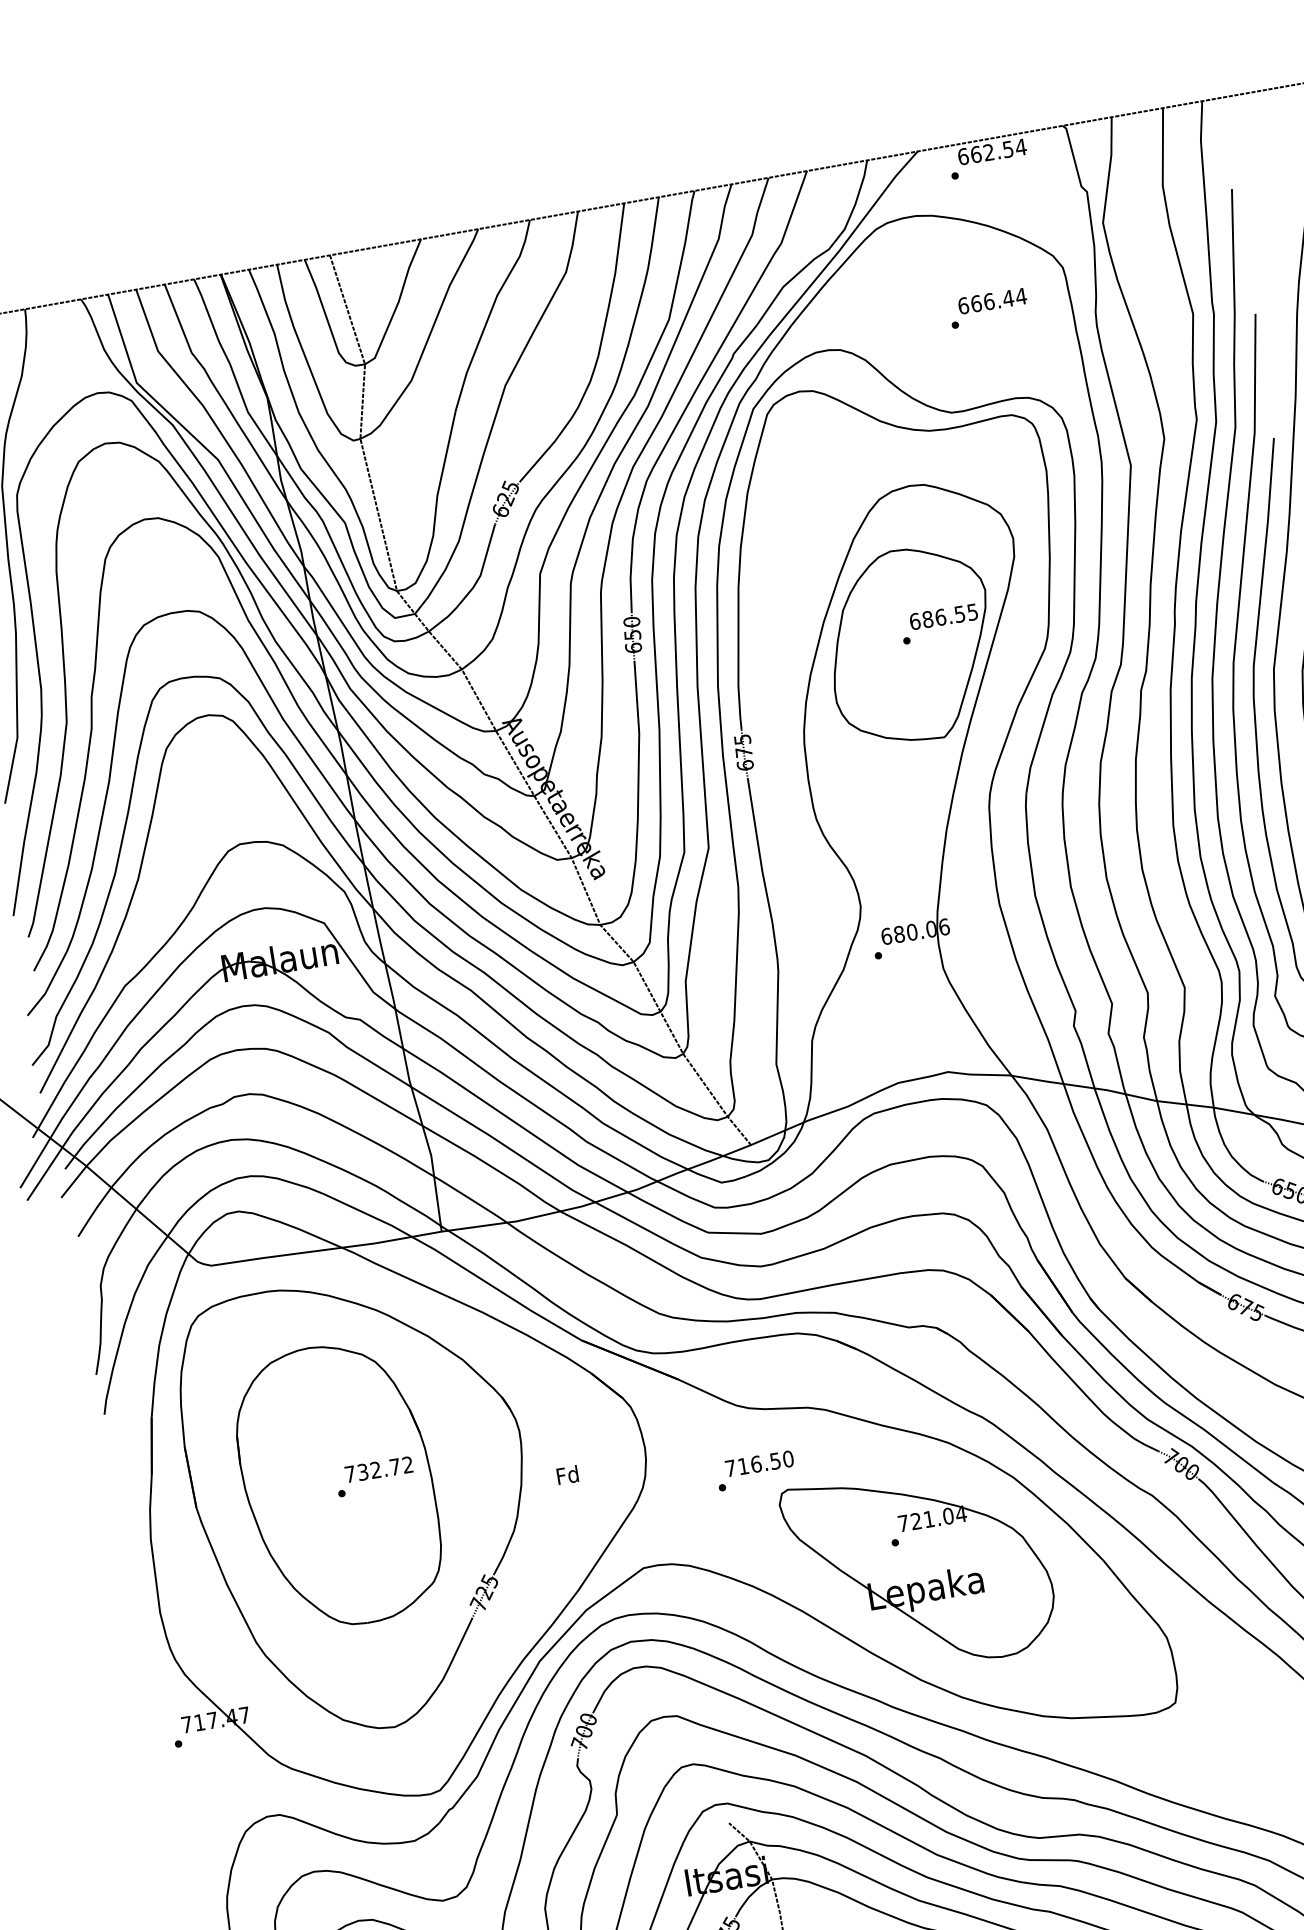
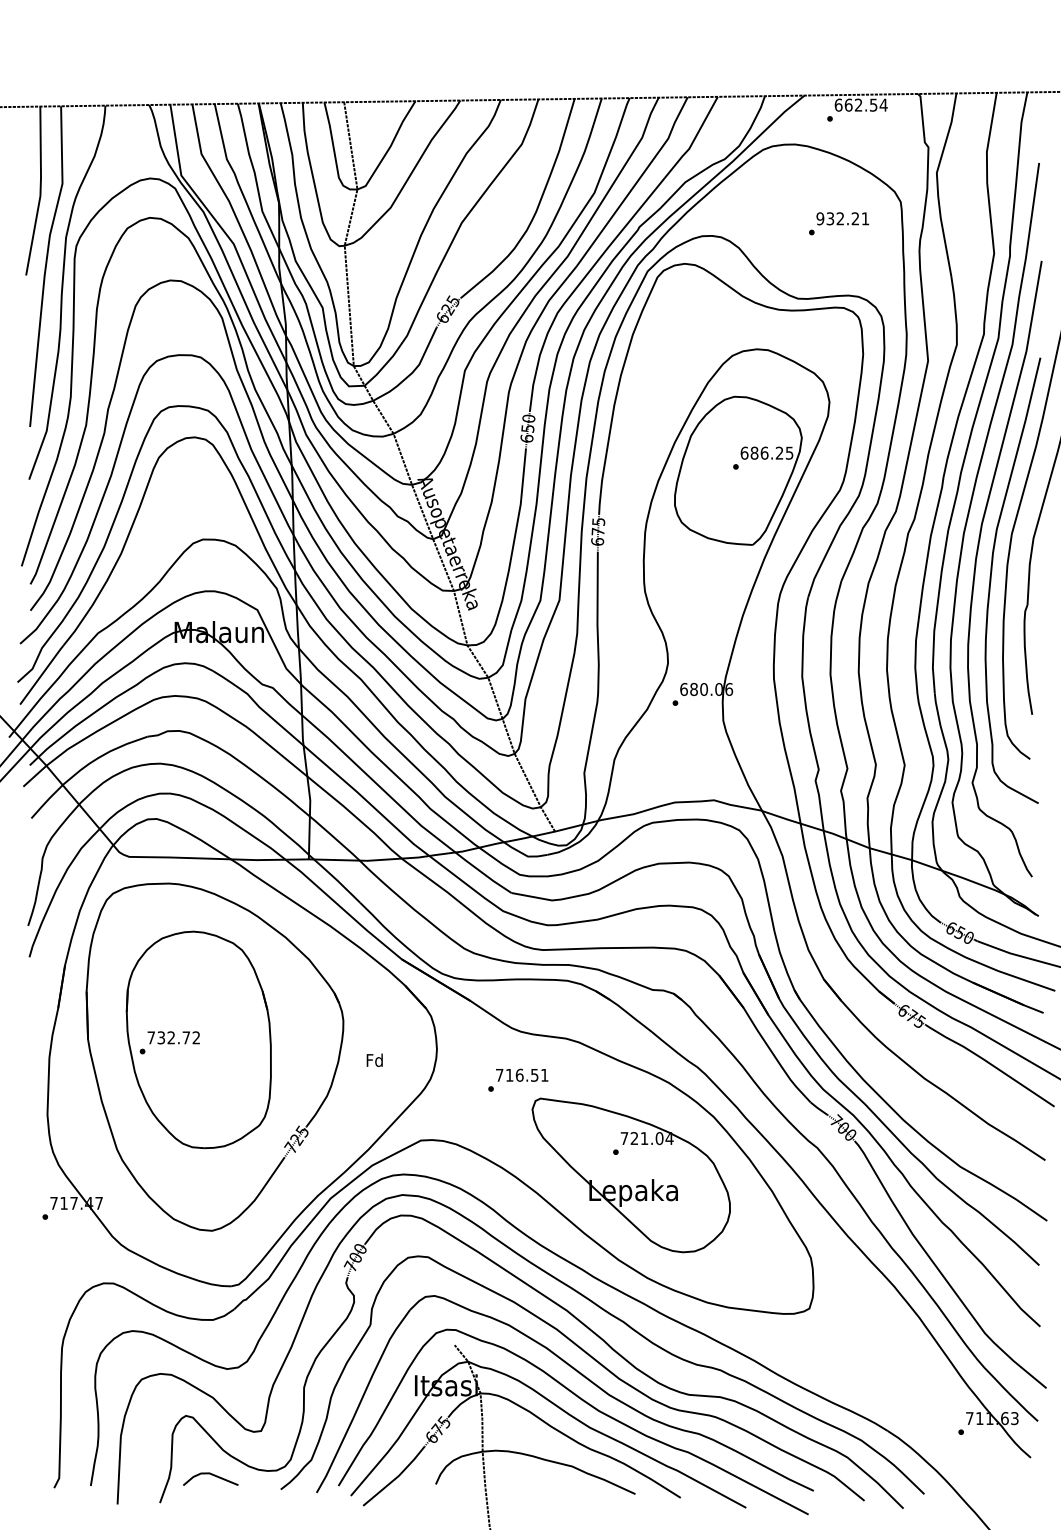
text: (991, 300) -> (842, 218), 666.44 -> 932.21
text: (959, 613) -> (779, 452), 686.55 -> 686.25
text: (787, 1458) -> (544, 1074), 716.50 -> 716.51
text: (374, 1476) -> (169, 1042), moved

